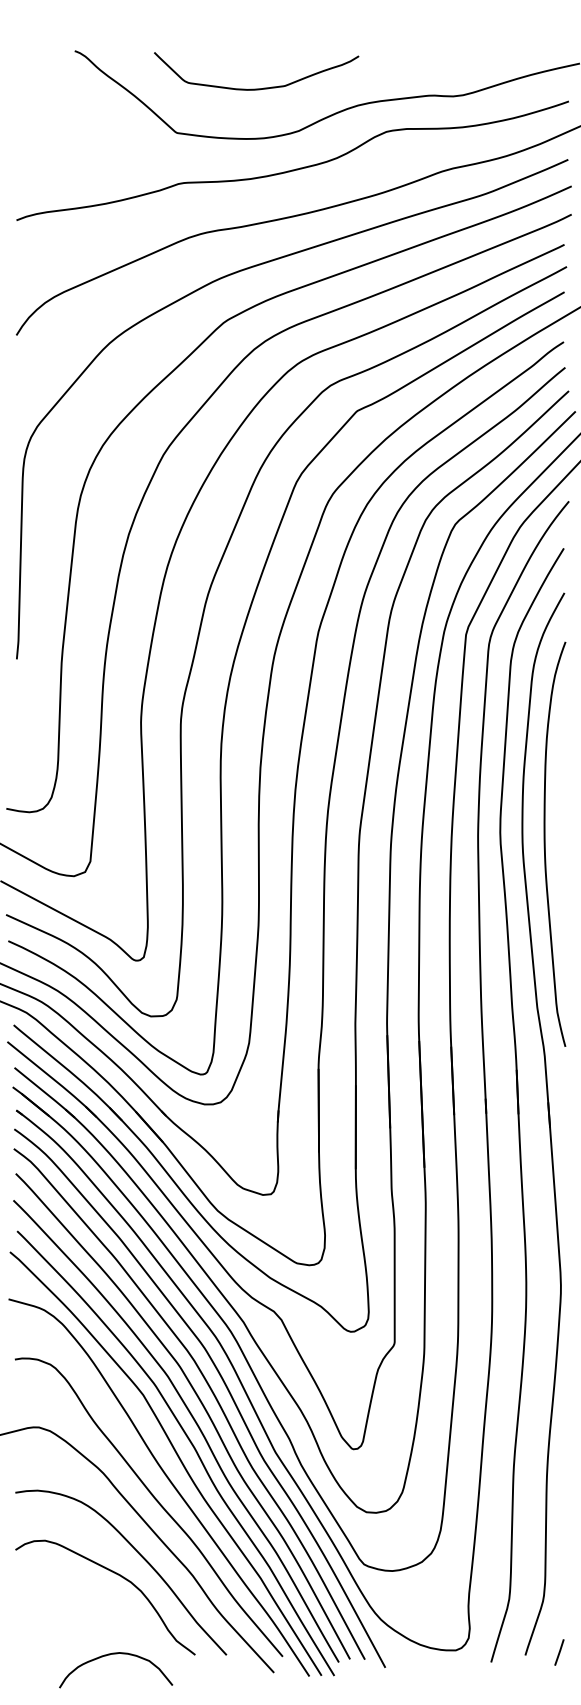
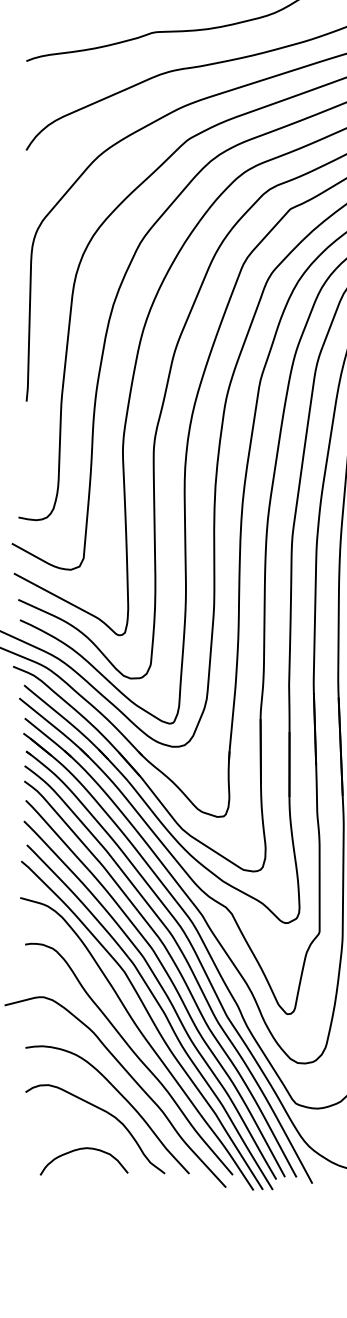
curve: (116, 1654) -> (84, 1149), moved

